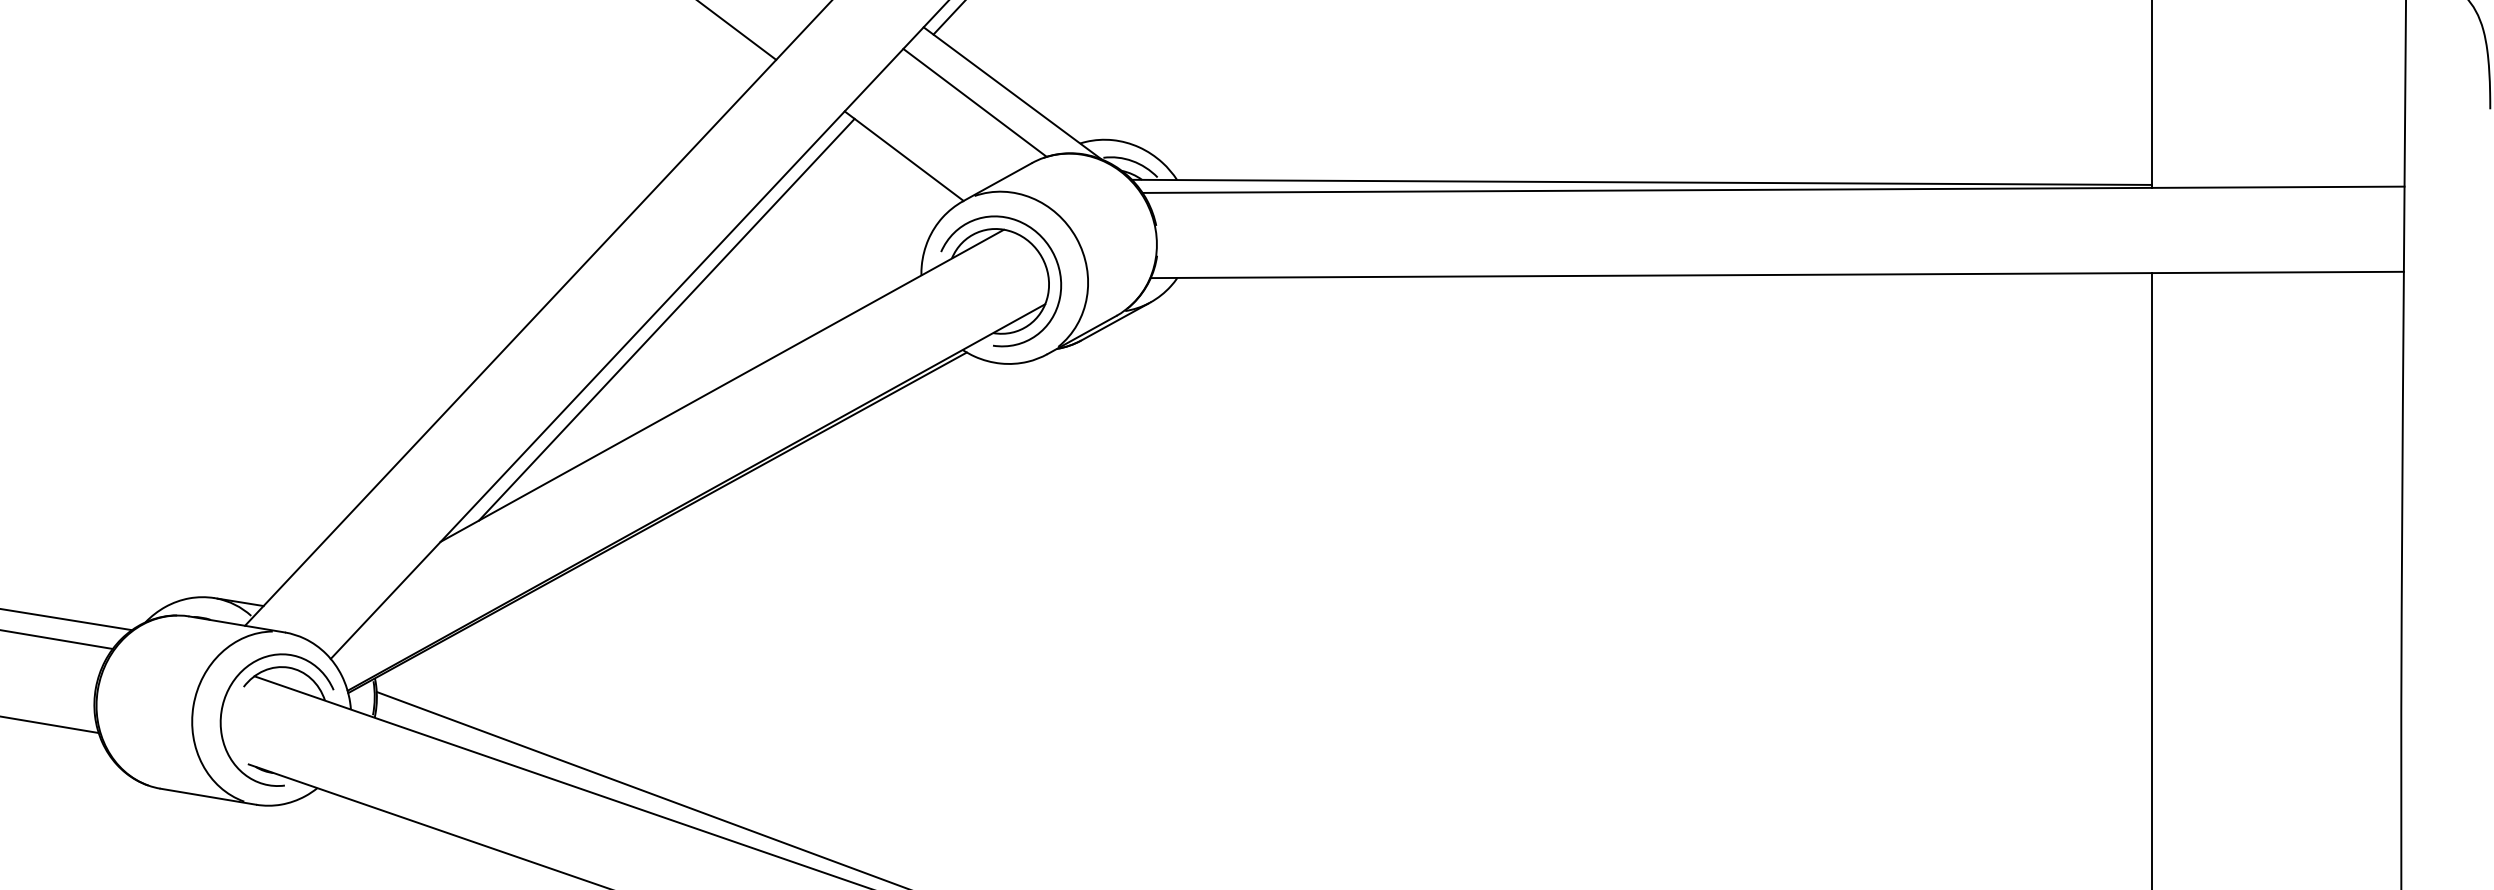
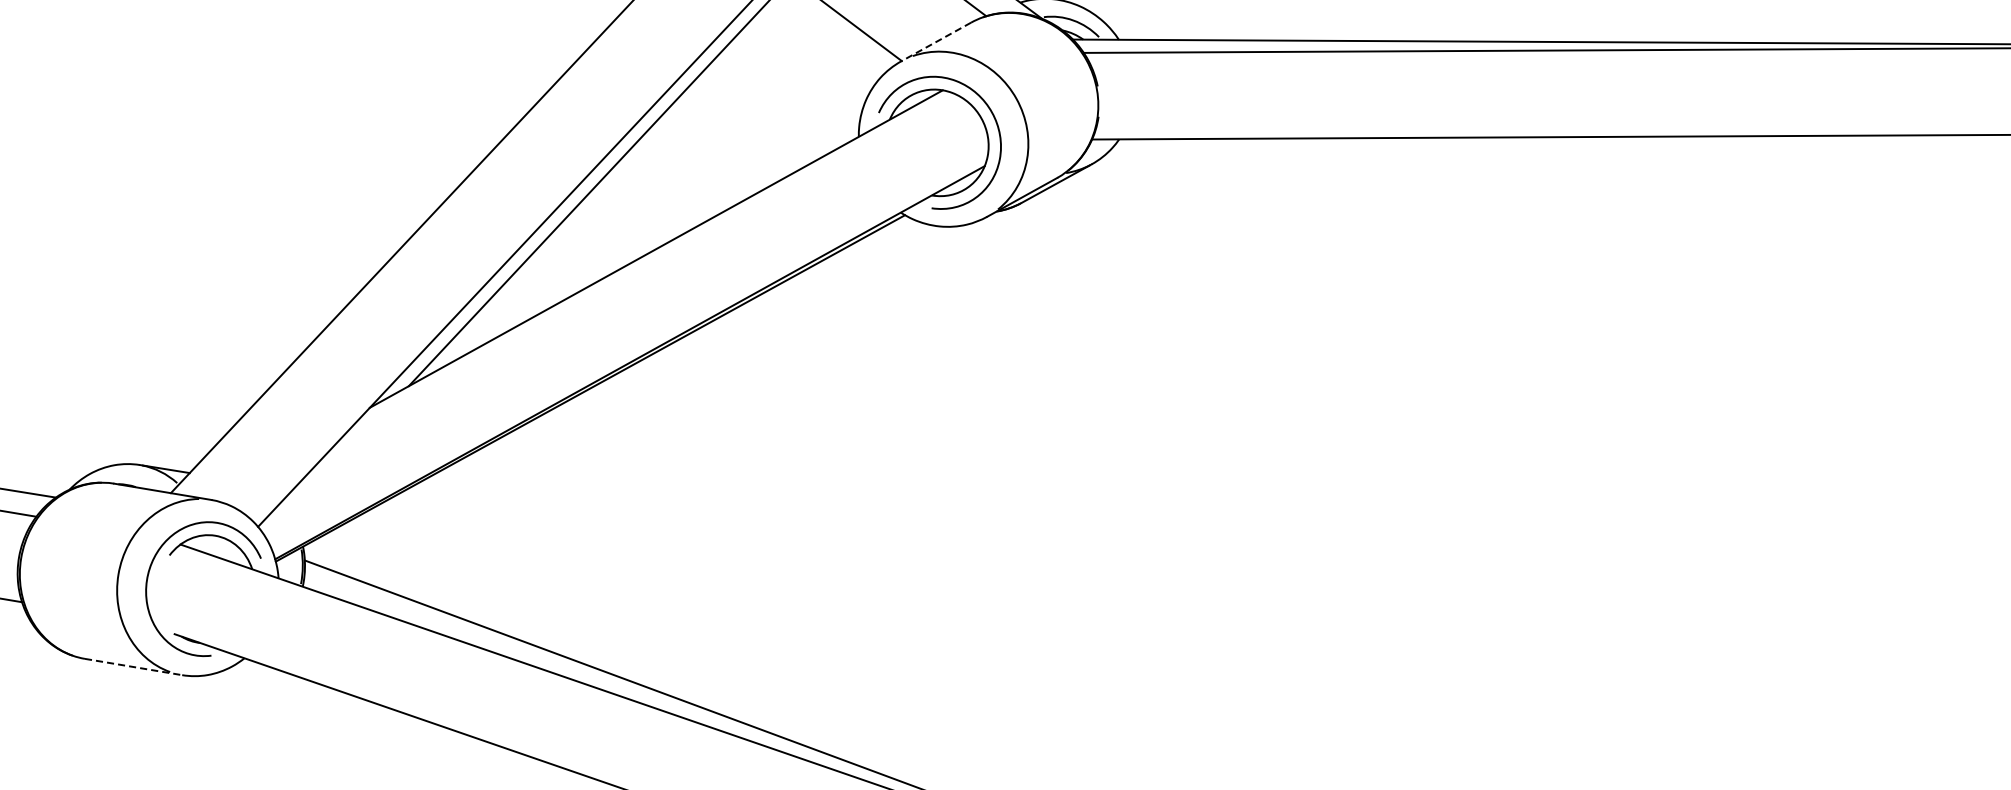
line: (996, 182) -> (935, 42), solid -> dashed
line: (208, 796) -> (133, 666), solid -> dashed

